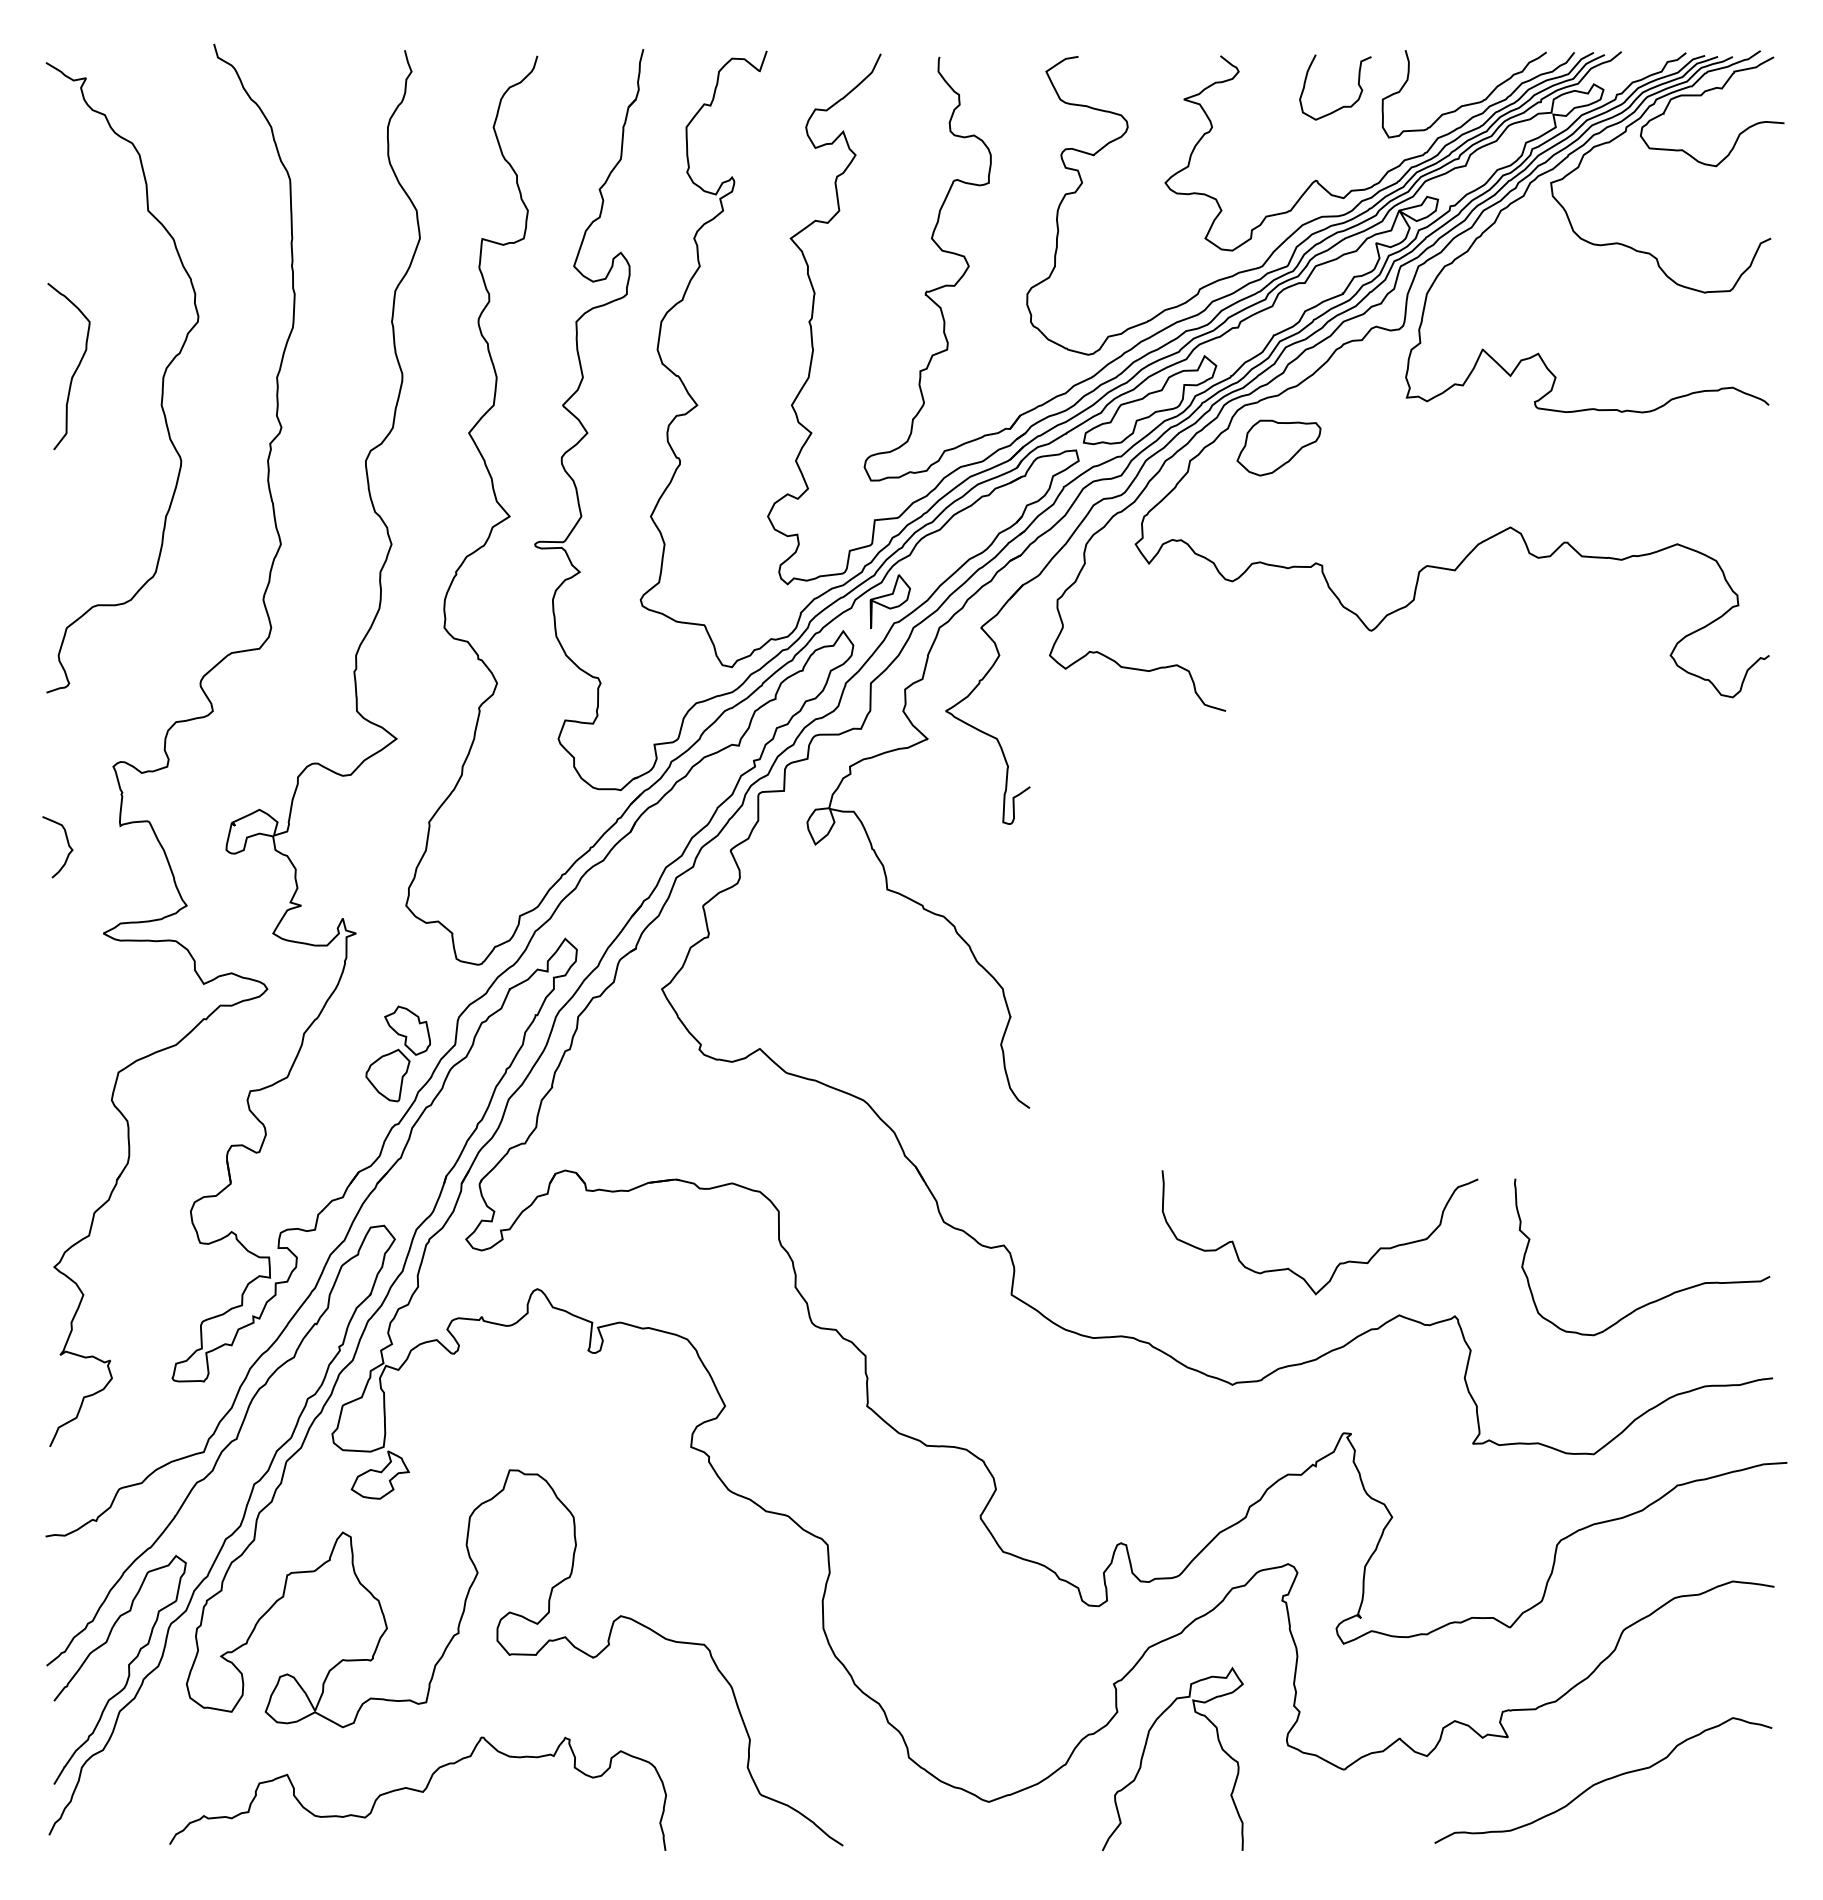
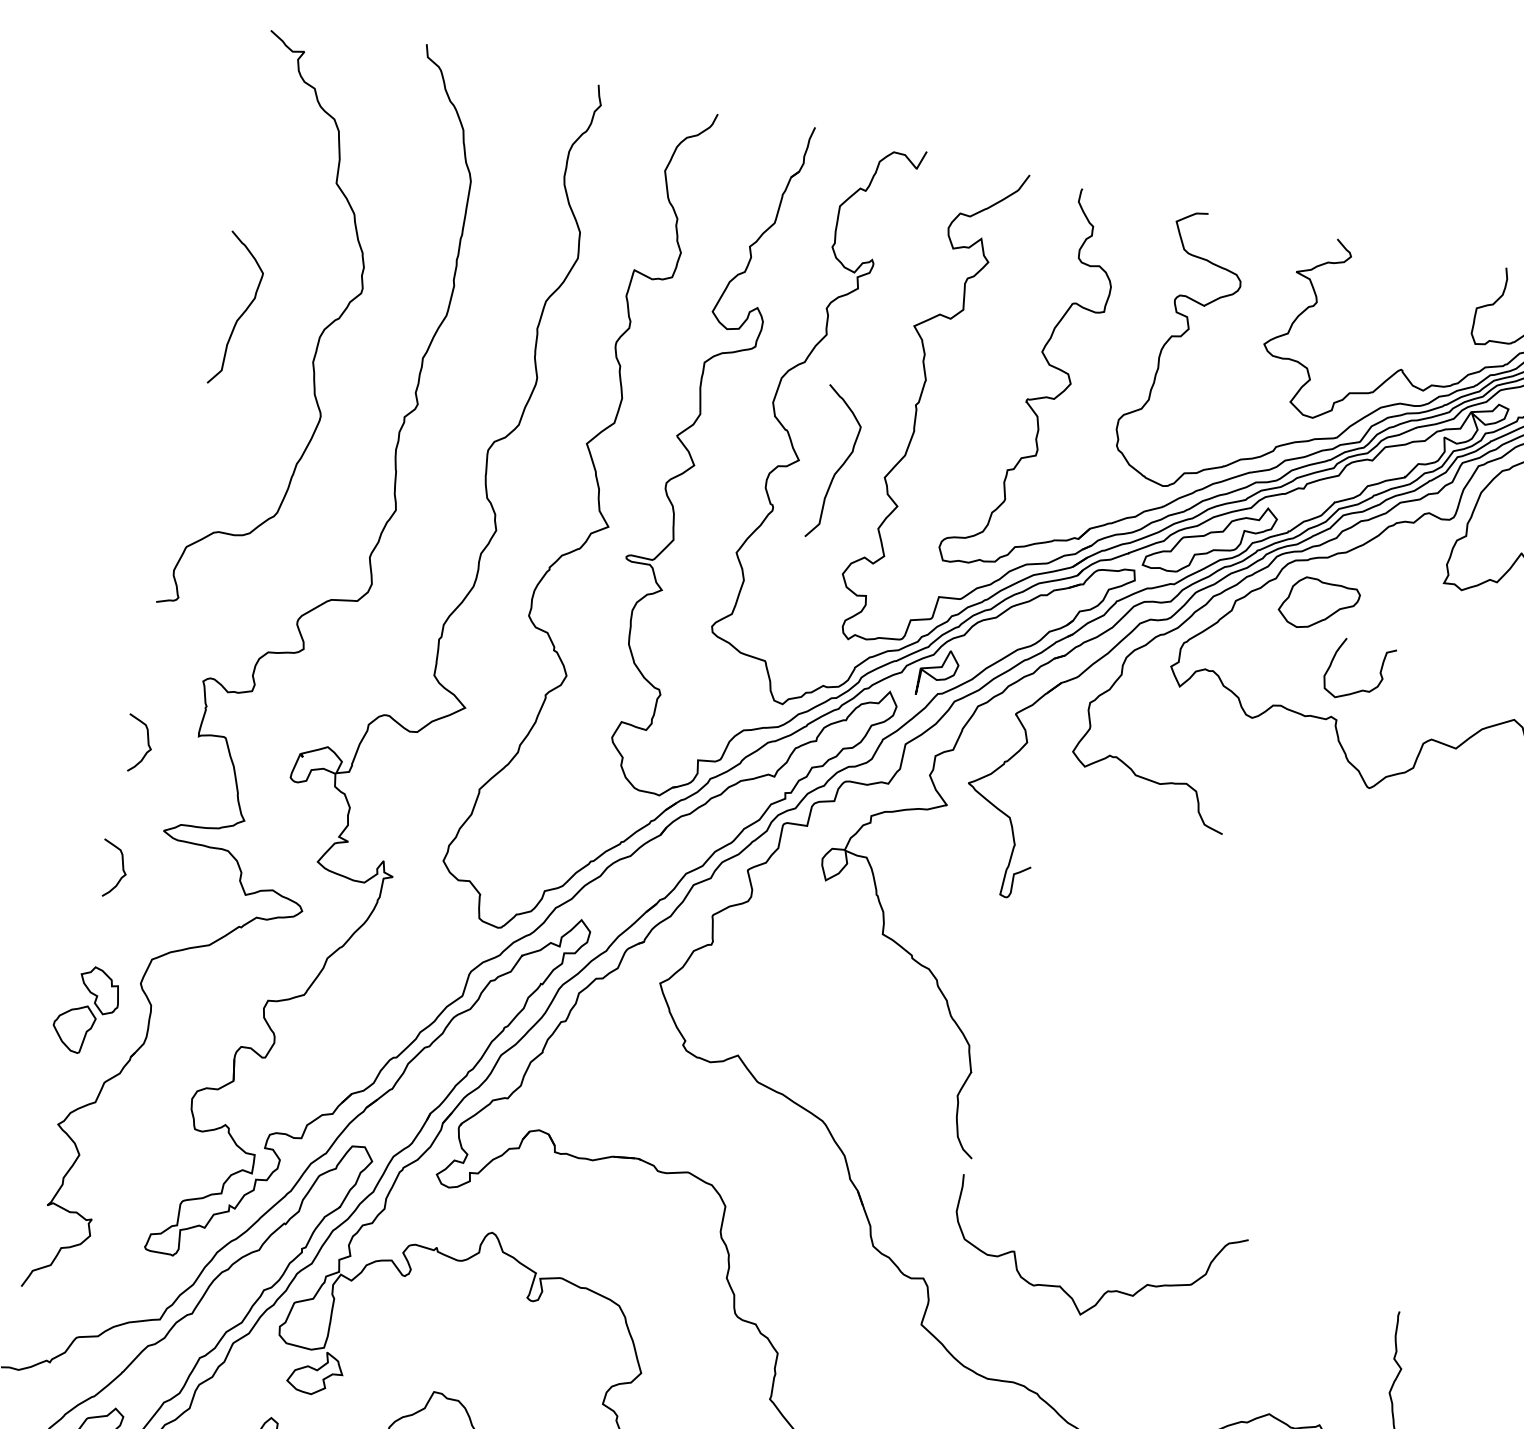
curve: (1341, 106) -> (1360, 689), moved
curve: (741, 404) -> (839, 467), added
curve: (67, 982) -> (122, 868), added
part: (397, 1053) -> (86, 1009), moved
curve: (1339, 1262) -> (1107, 1290), moved

